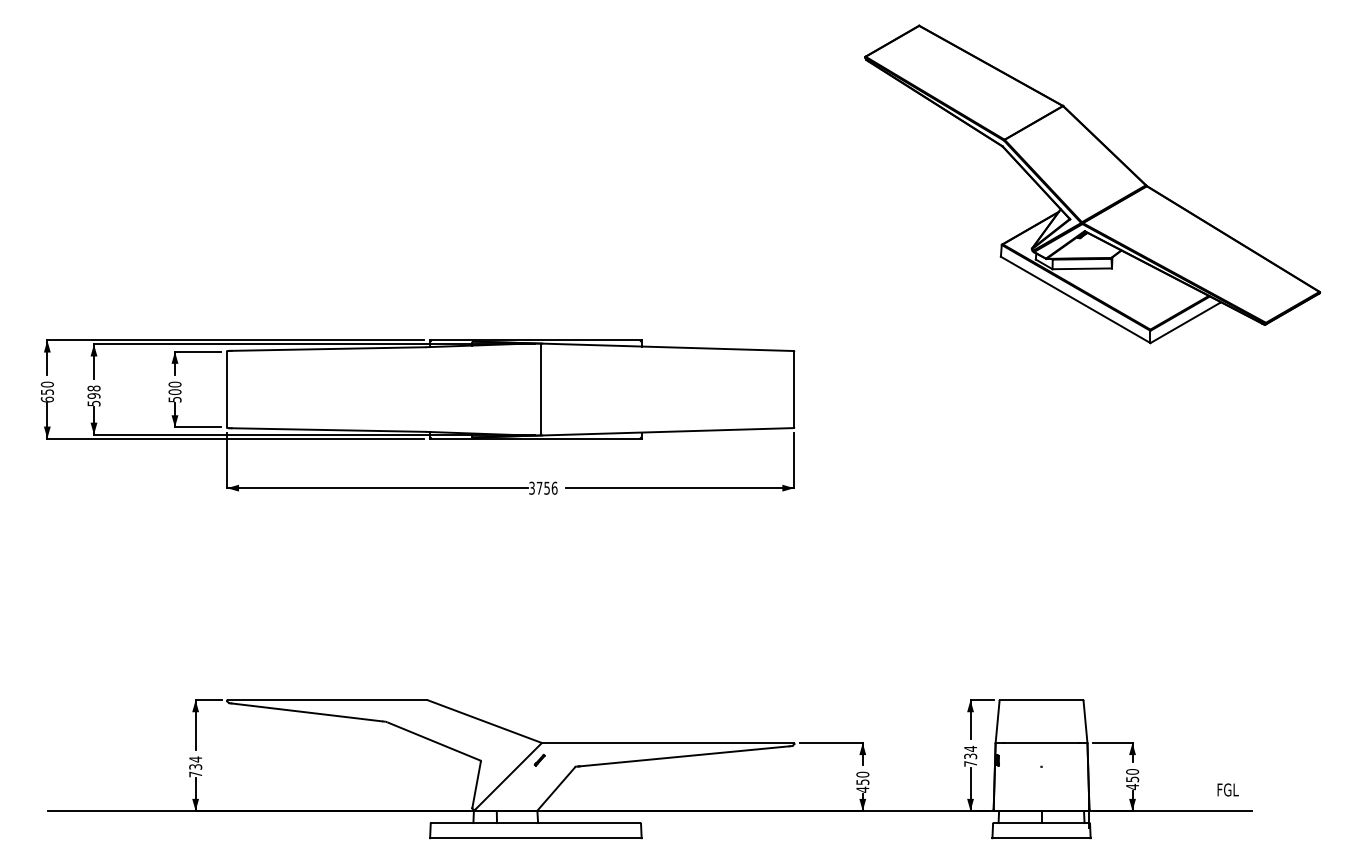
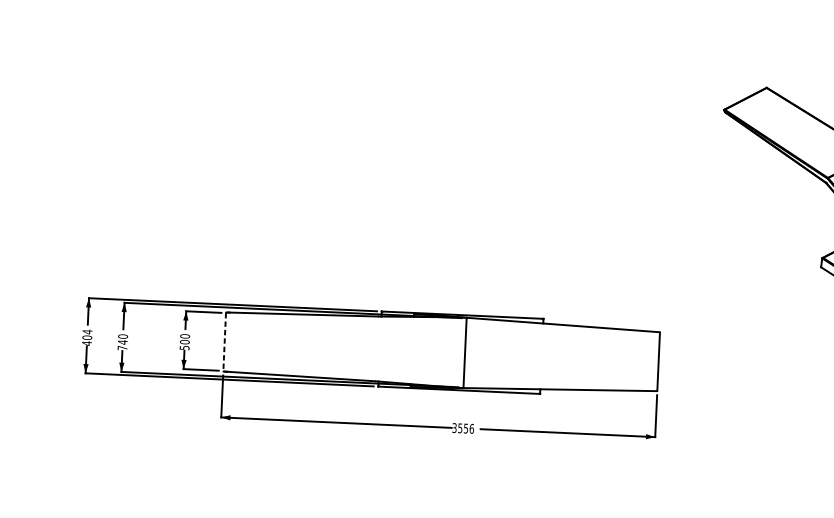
line: (226, 389) -> (224, 341), solid -> dashed
text: (46, 391) -> (86, 337), 650 -> 404
text: (93, 395) -> (122, 341), 598 -> 740
text: (539, 488) -> (460, 428), 3756 -> 3556

